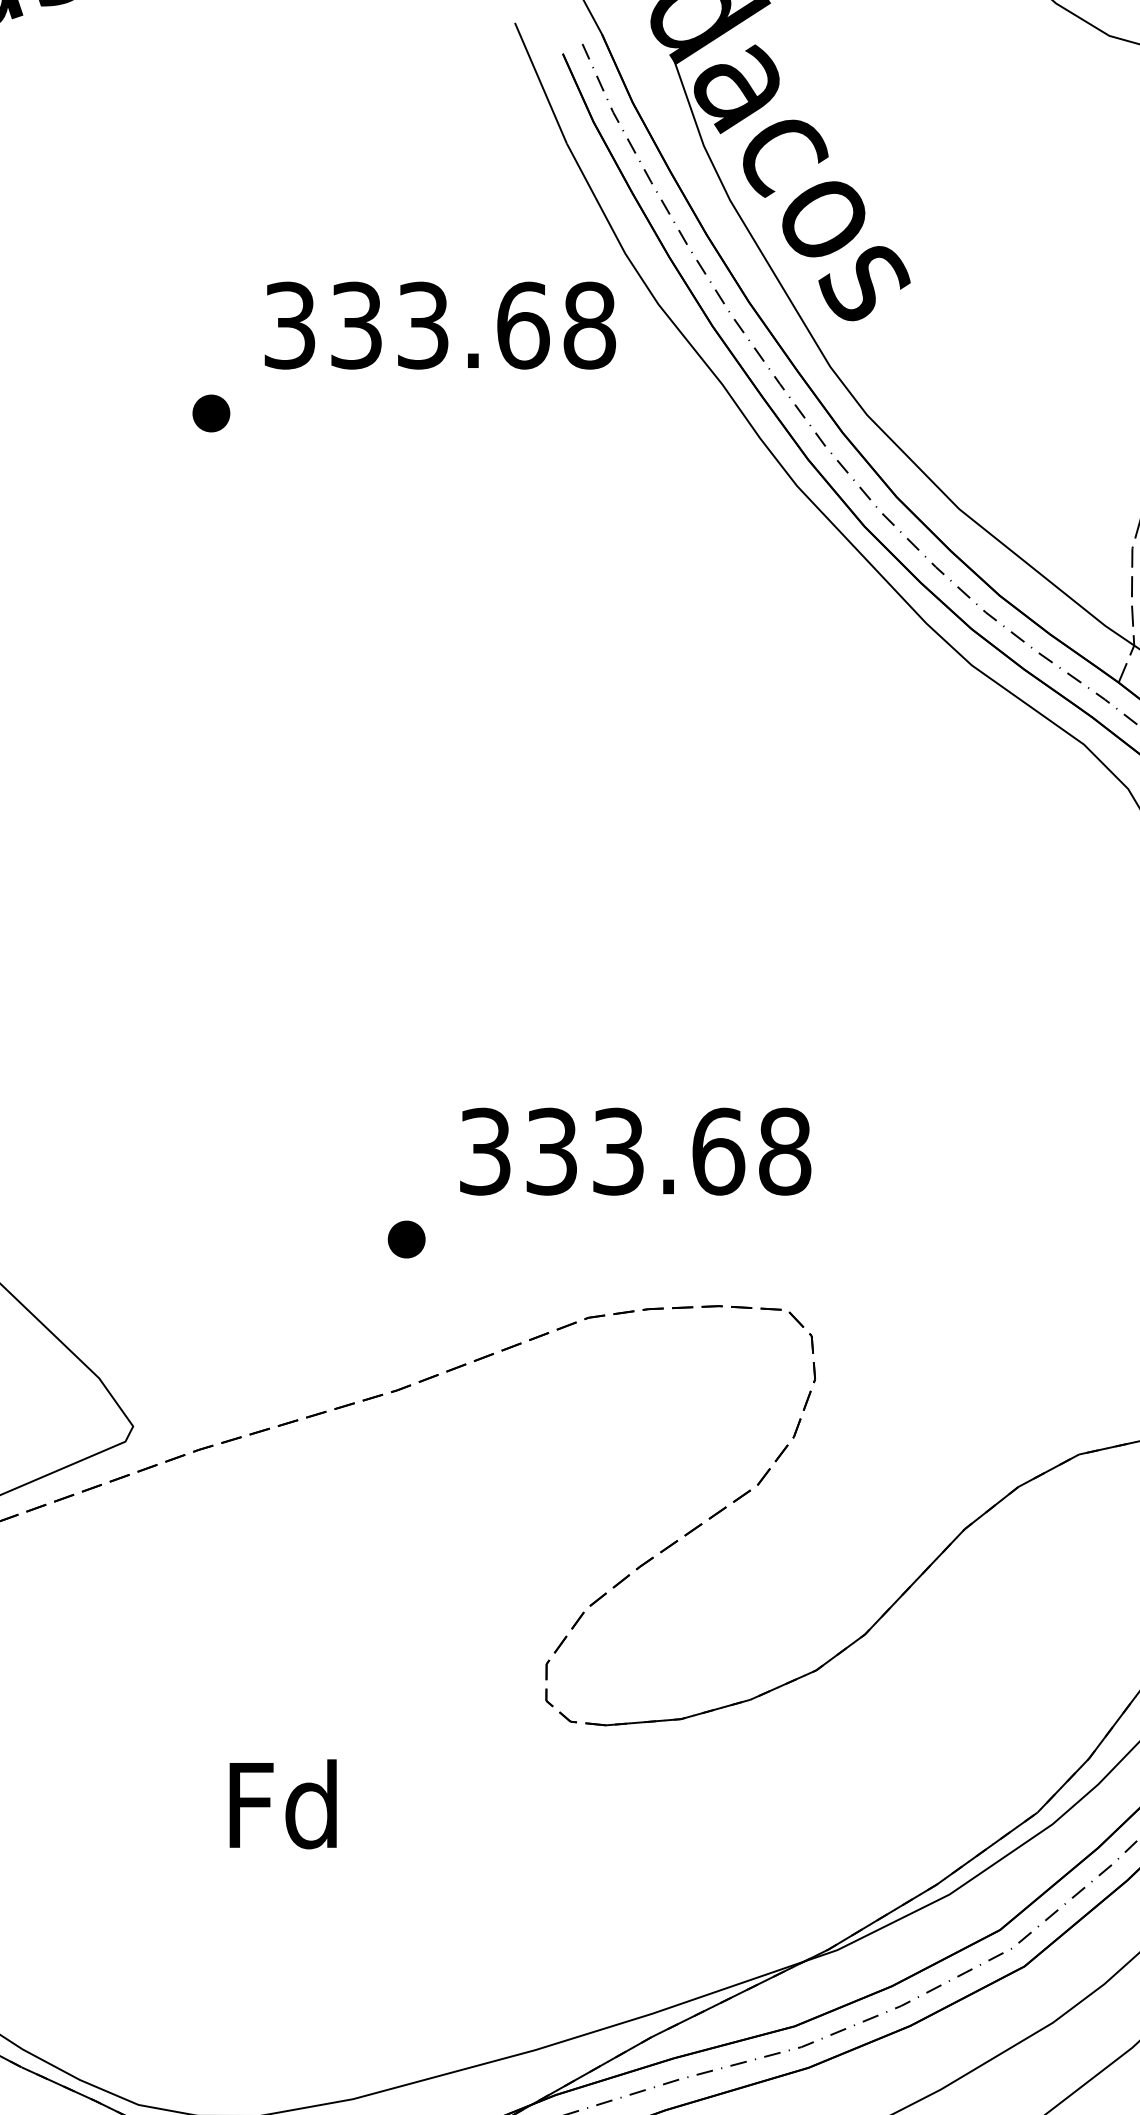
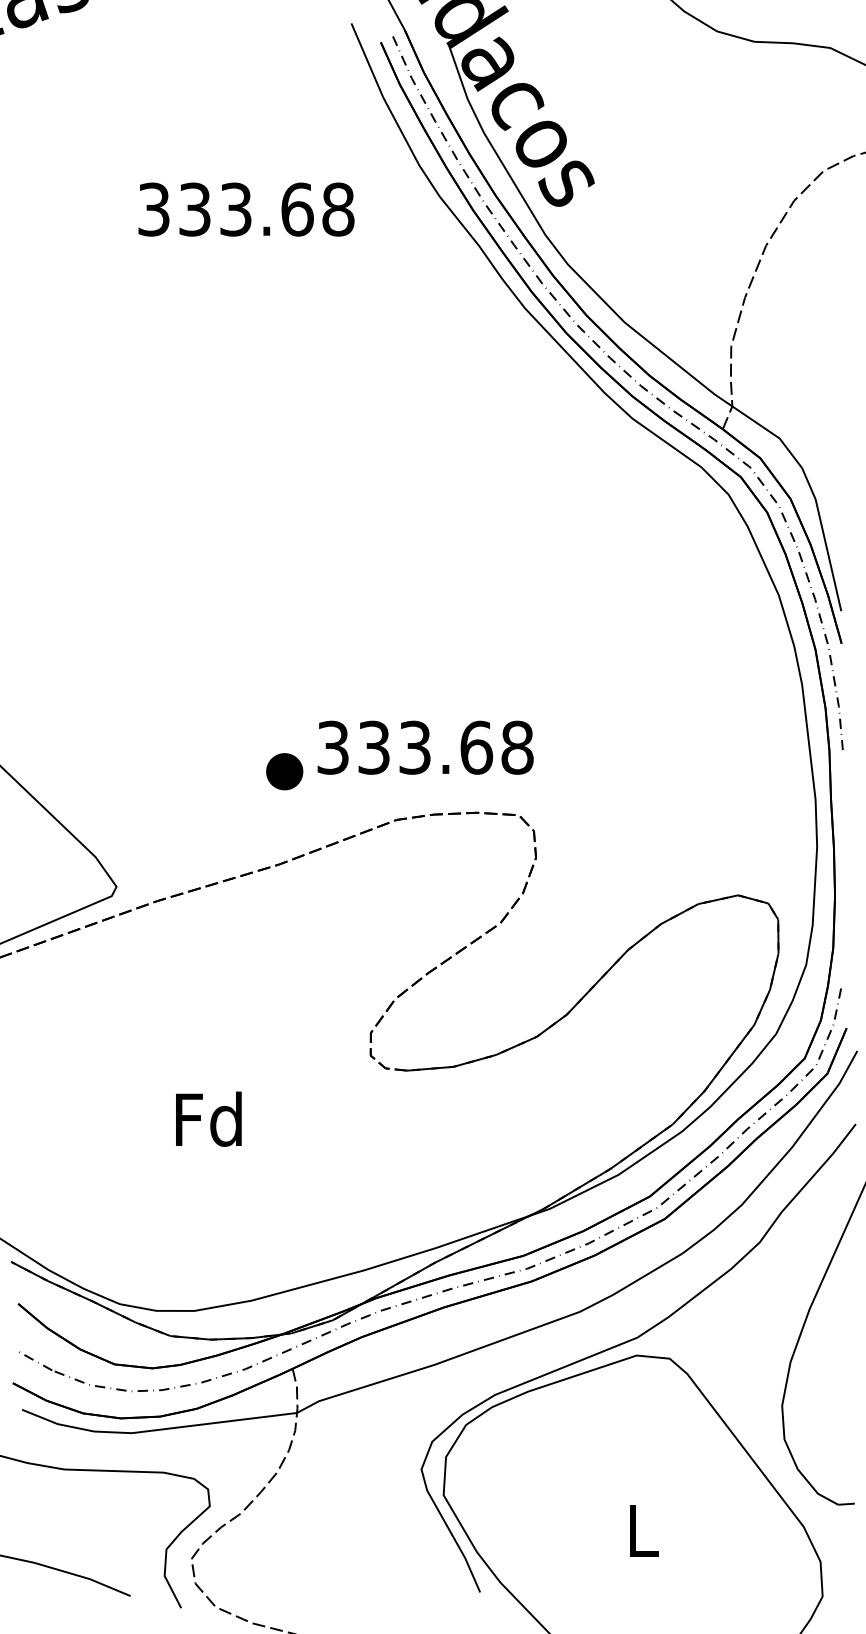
text: (440, 325) -> (246, 209), moved
part: (211, 413) -> (164, 263), removed
text: (635, 1151) -> (425, 747), moved
part: (406, 1239) -> (284, 771), size x1.6

